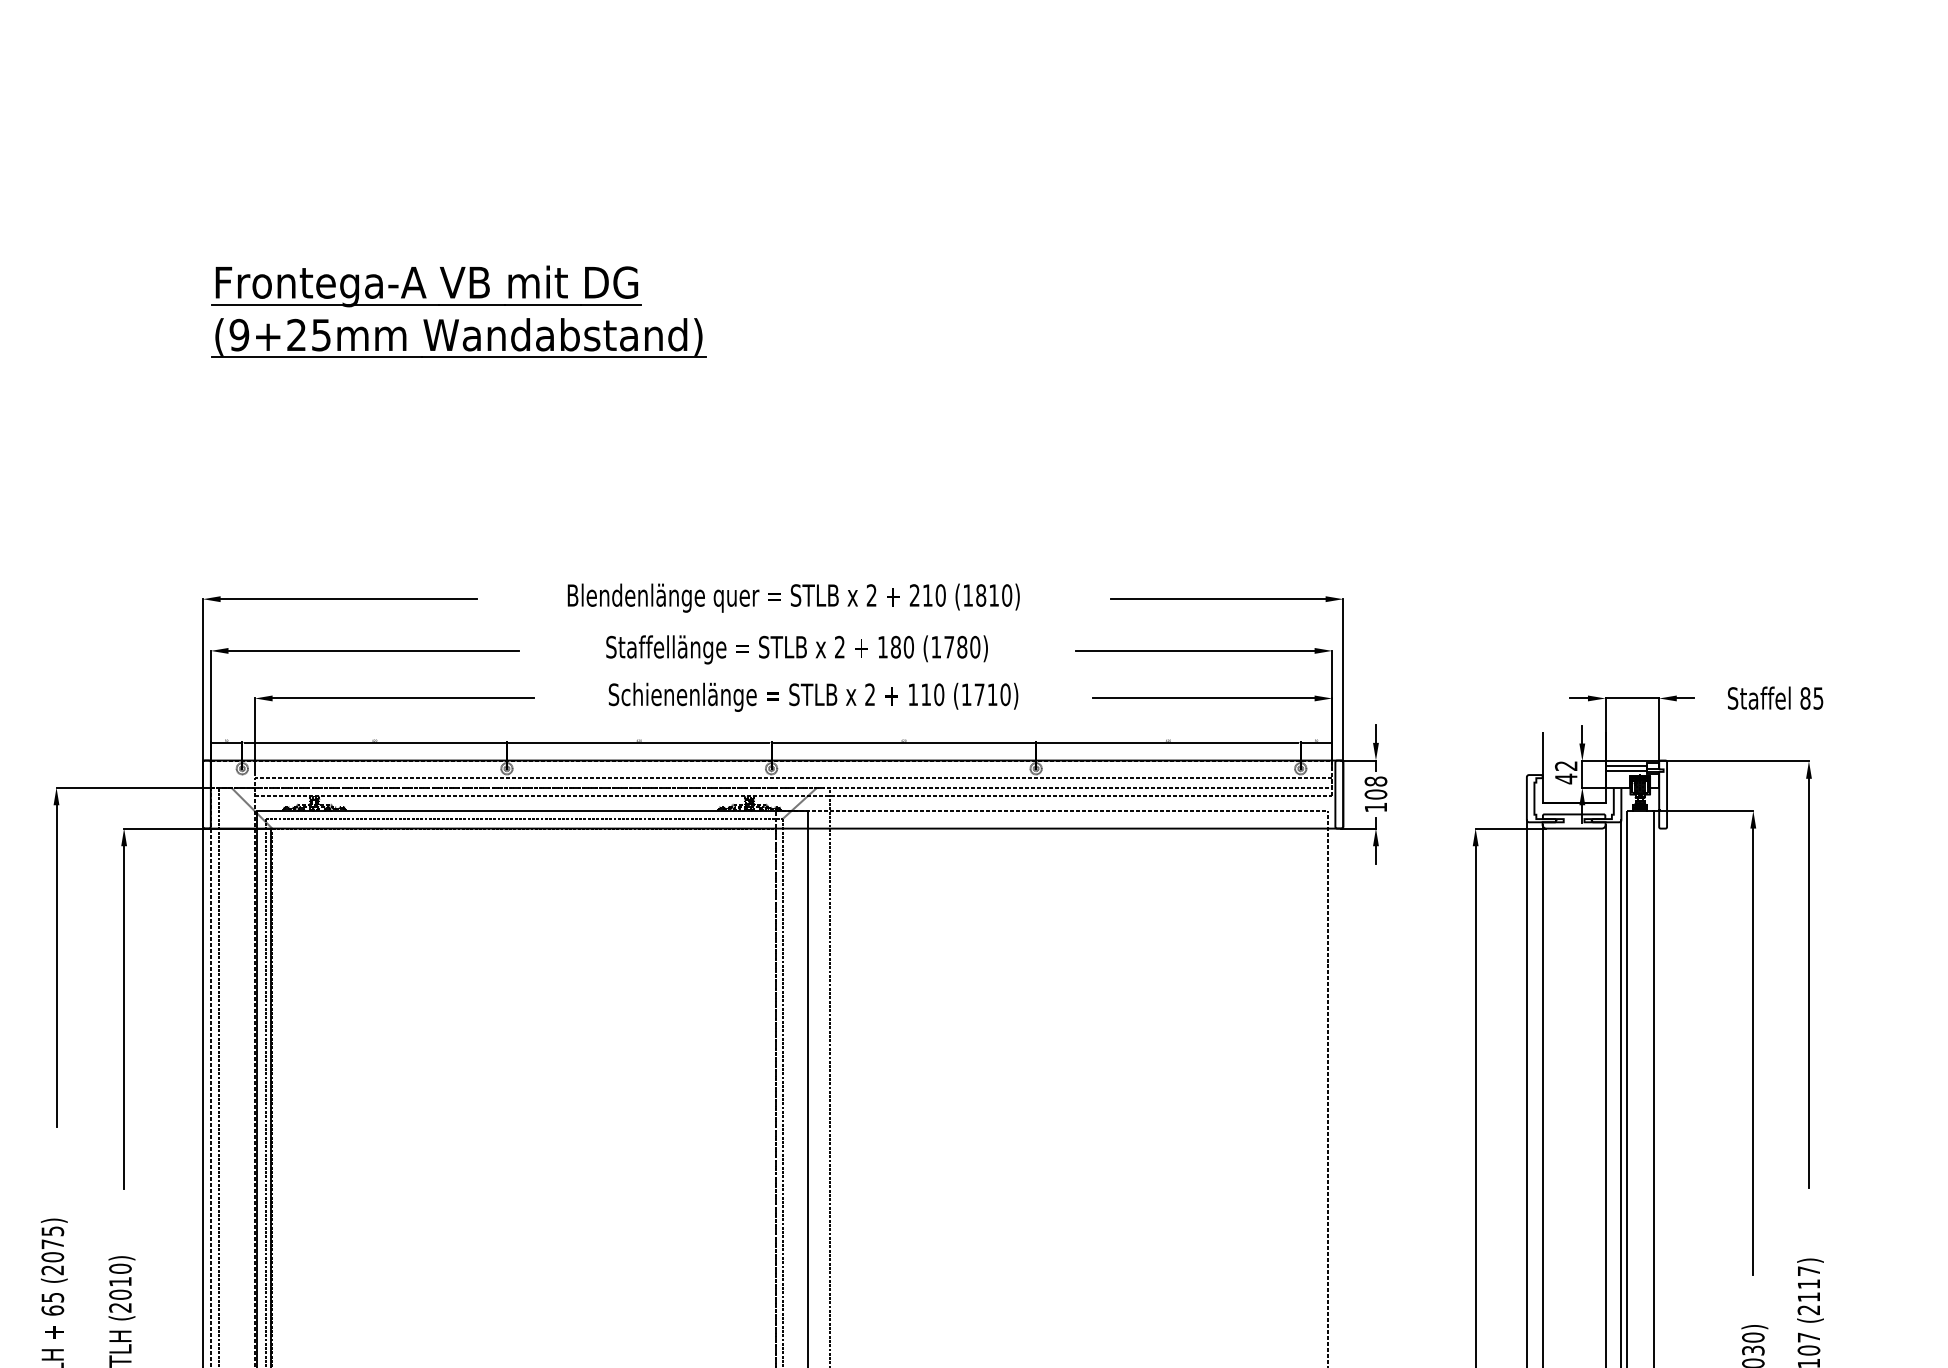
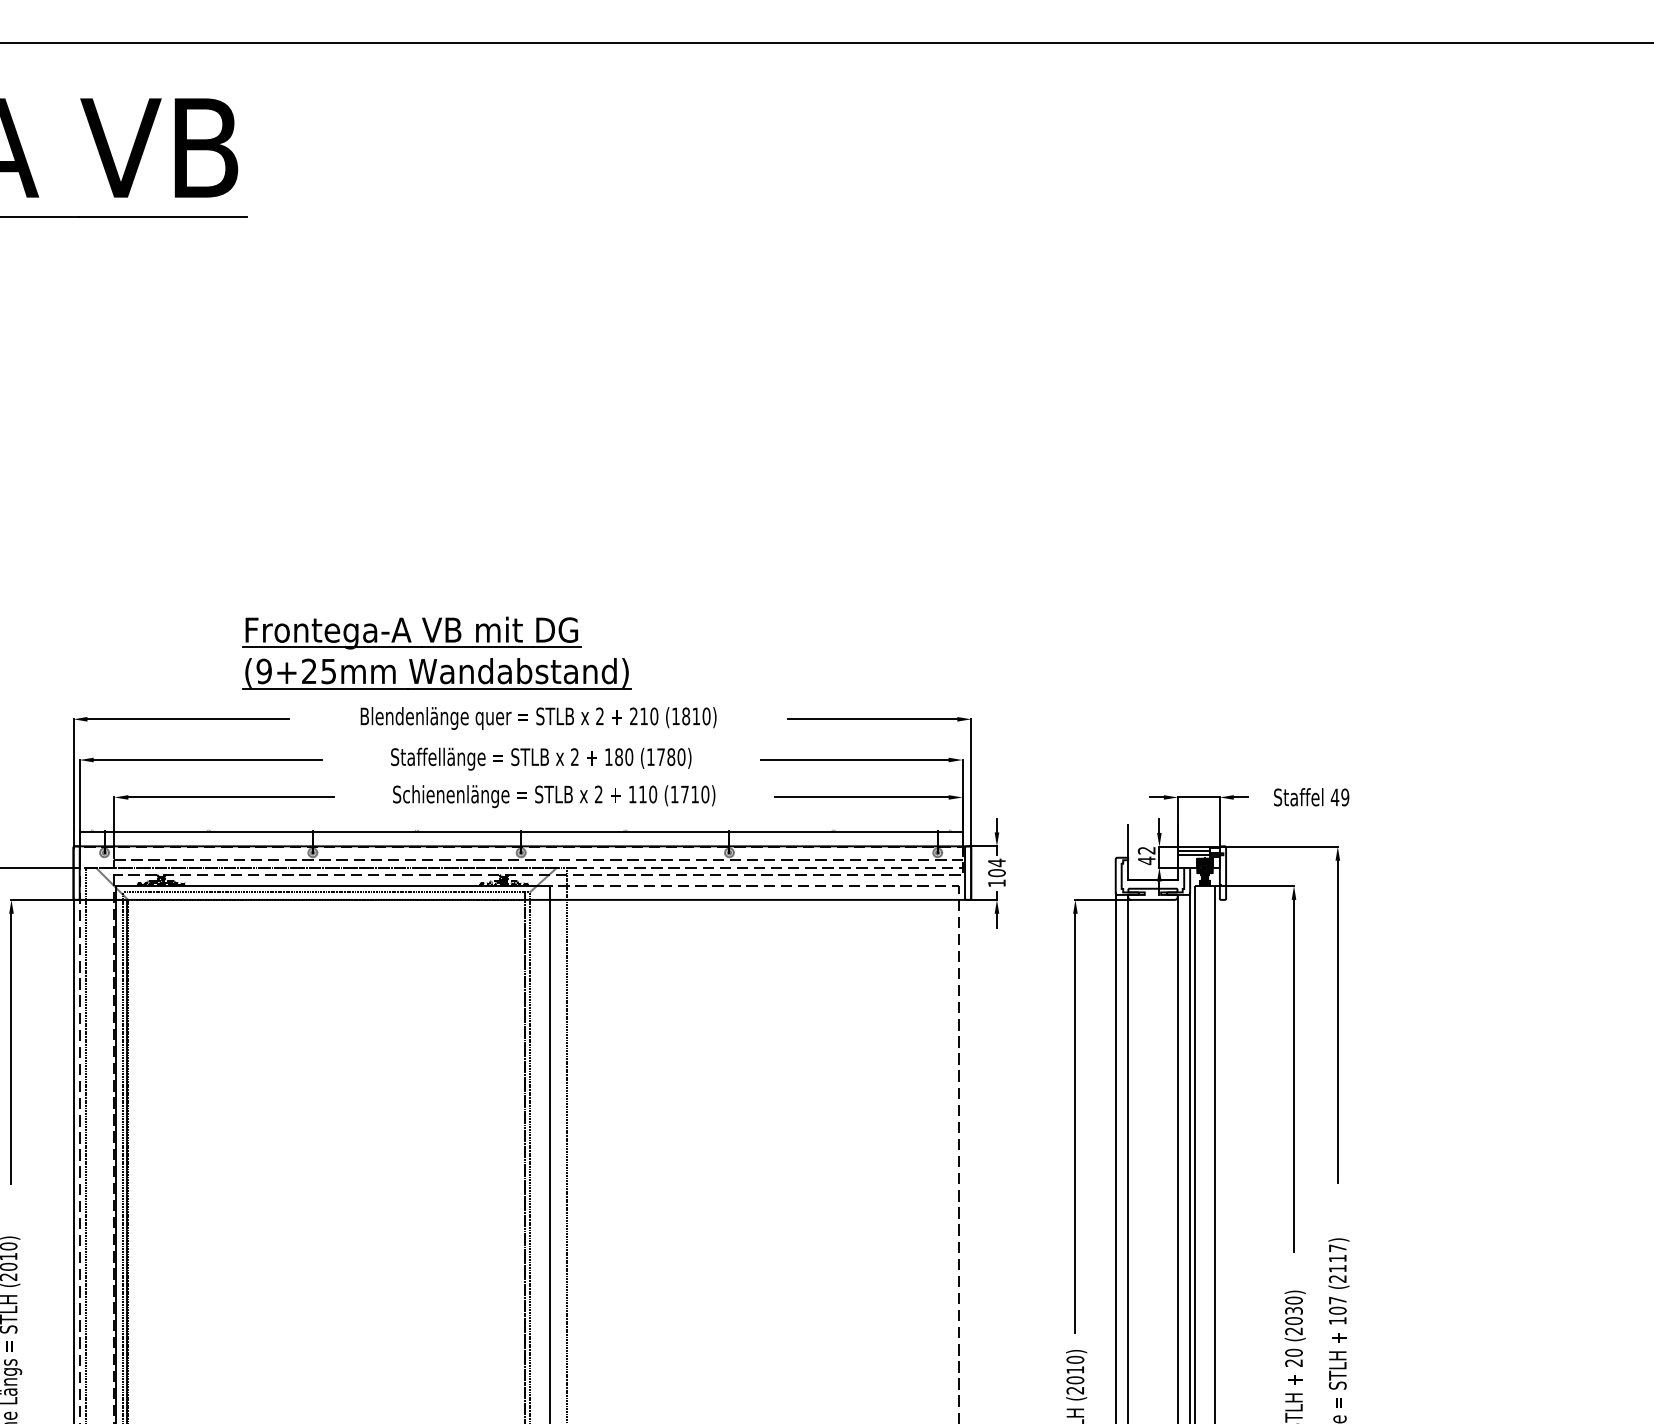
part: (458, 311) -> (436, 652), moved
text: (1811, 698) -> (1339, 797), 85 -> 49
text: (1375, 781) -> (996, 862), 108 -> 104

